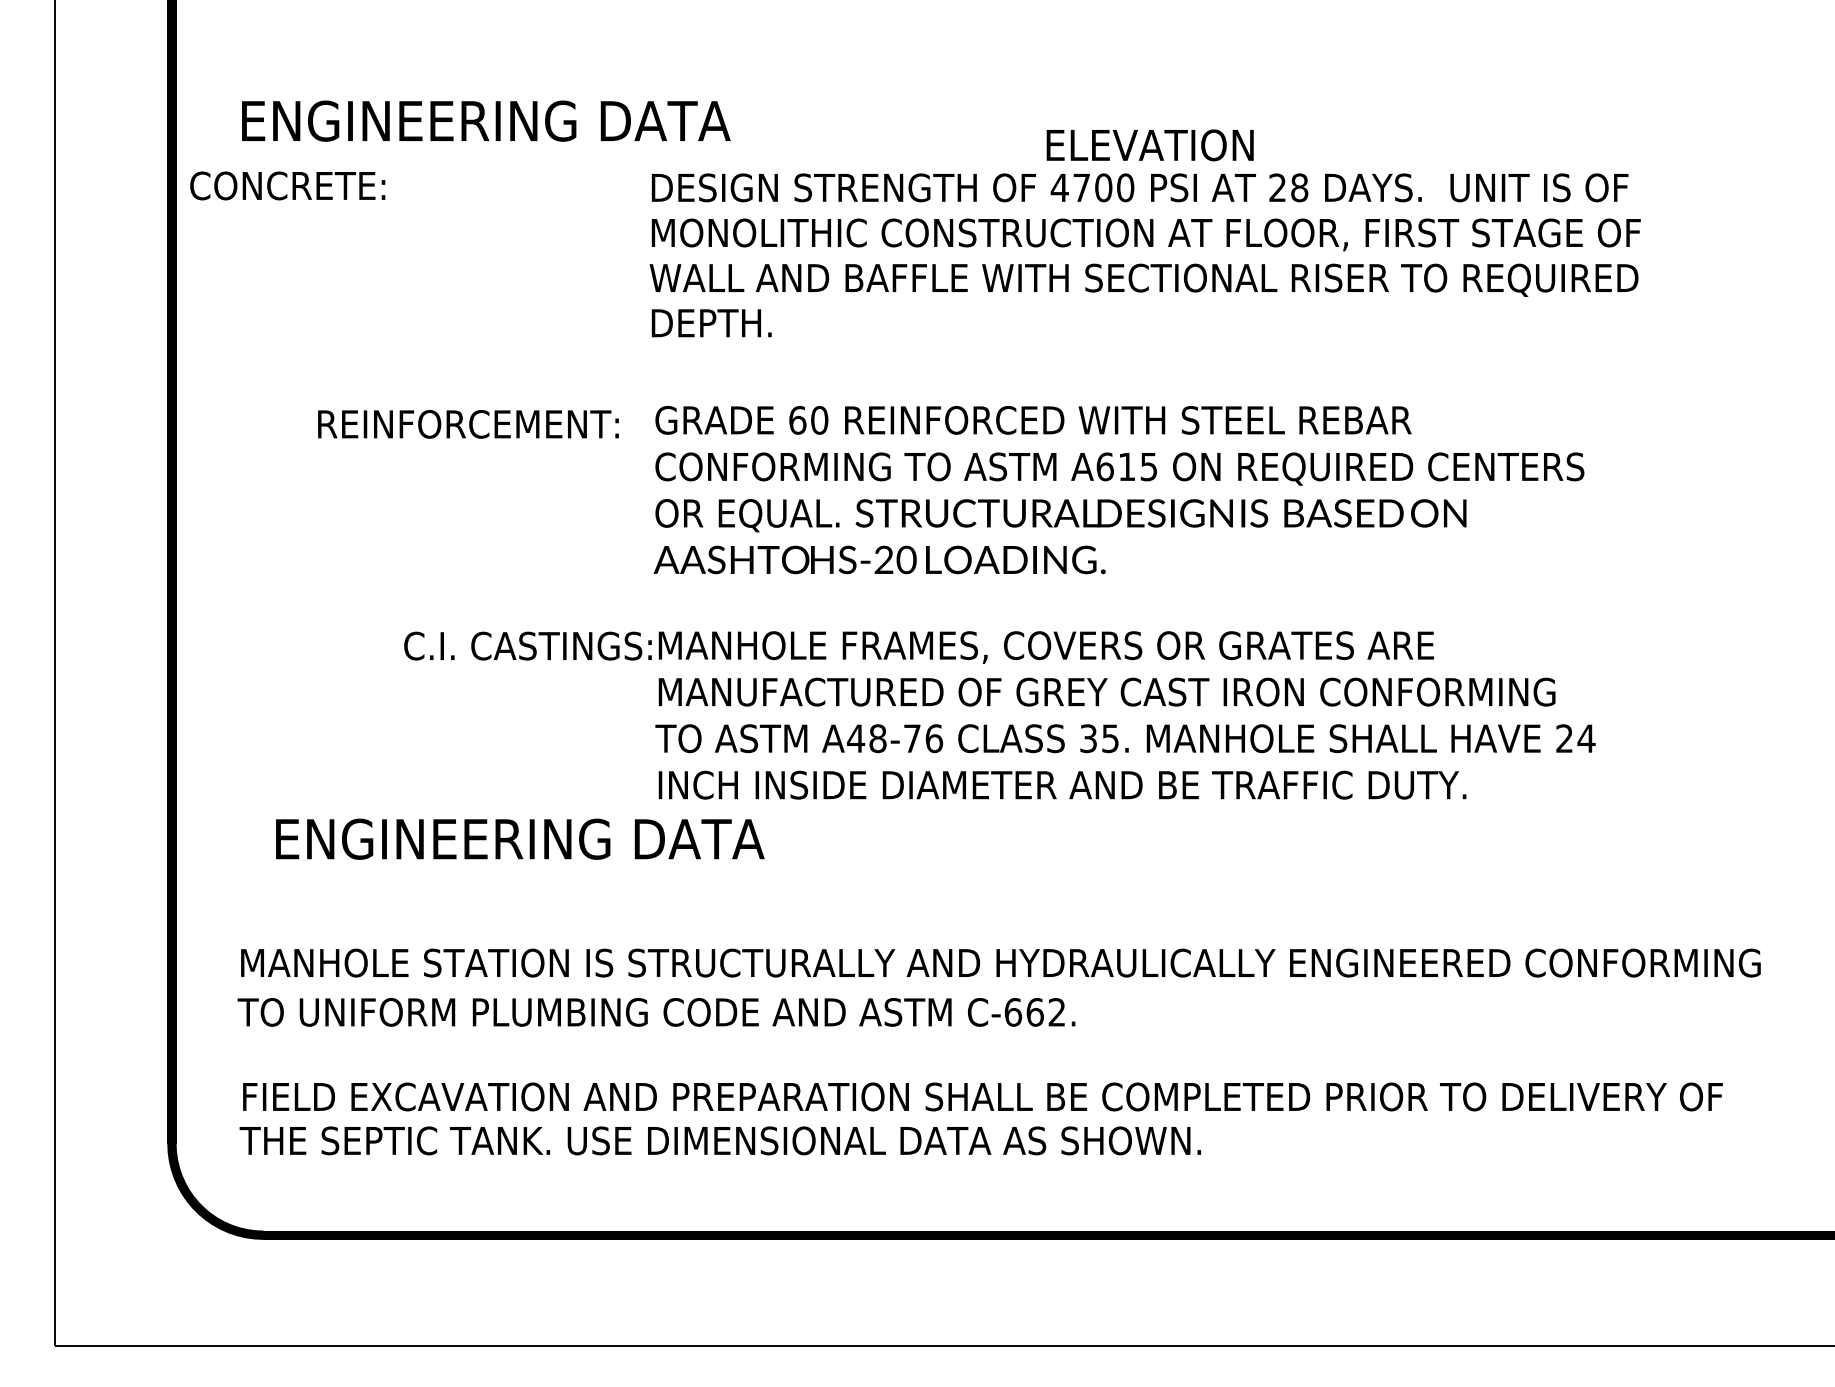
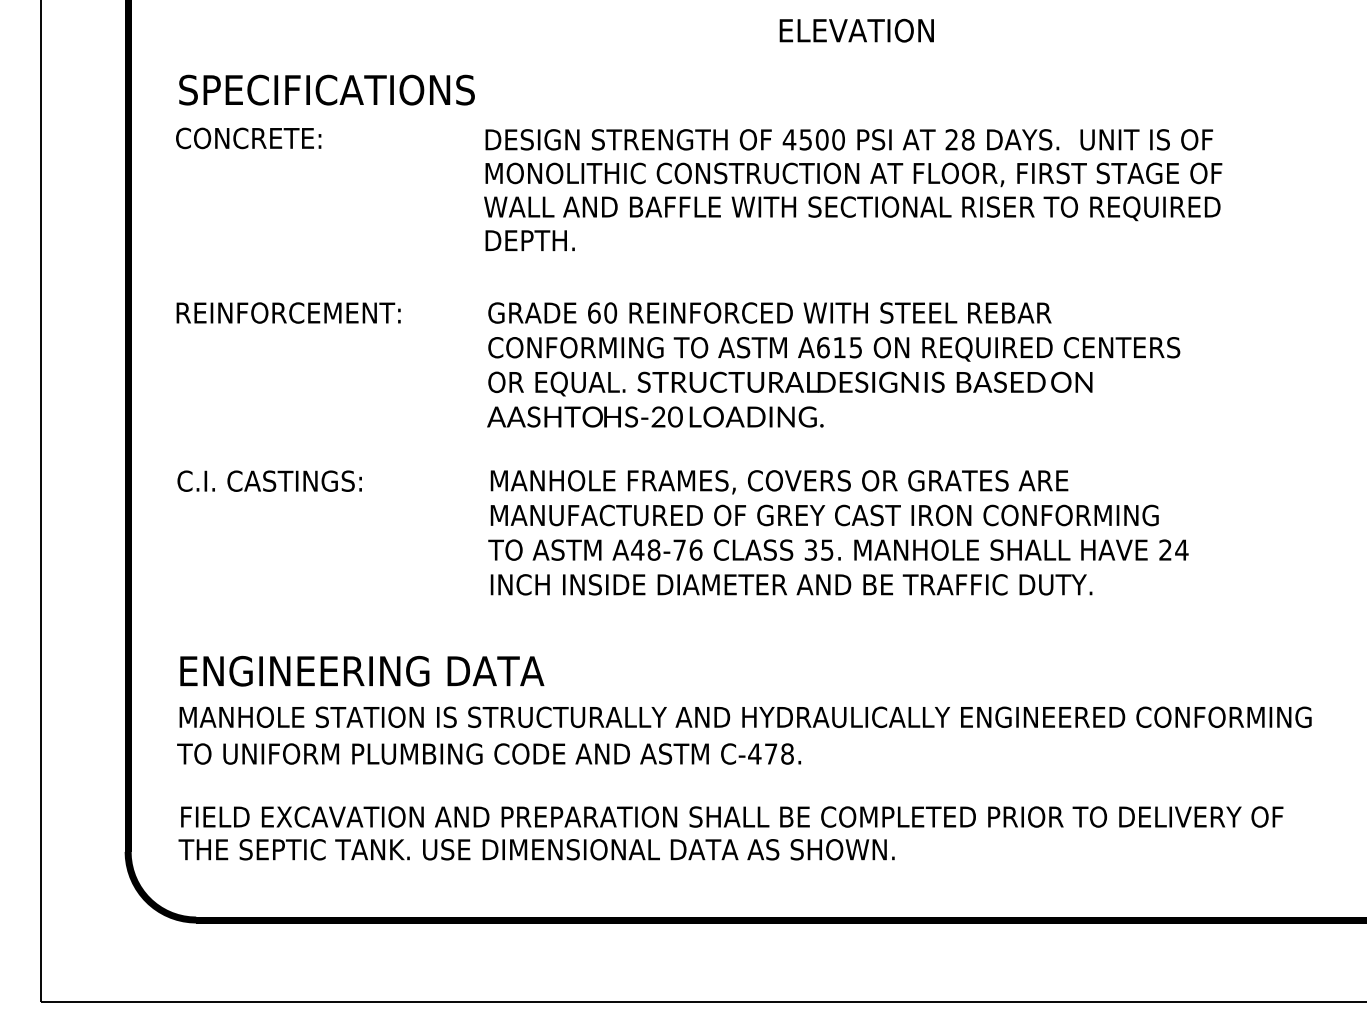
text: (485, 120) -> (361, 89), ENGINEERING DATA -> SPECIFICATIONS
text: (1149, 145) -> (856, 30), moved
text: (287, 185) -> (248, 138), moved
text: (1081, 187) -> (805, 139), 4700 -> 4500
text: (468, 424) -> (288, 313), moved
text: (527, 645) -> (269, 480), moved
text: (520, 838) -> (362, 670), moved
text: (1034, 1012) -> (770, 754), C-662. -> C-478.

